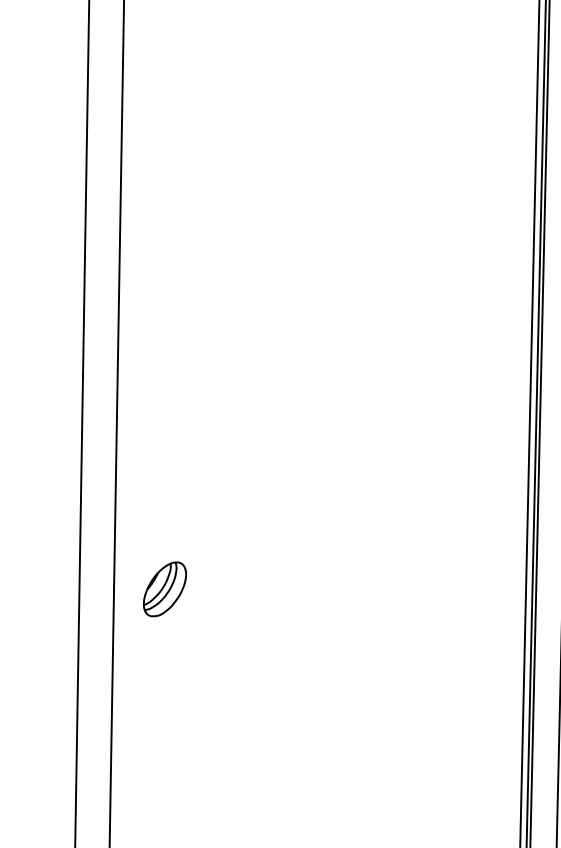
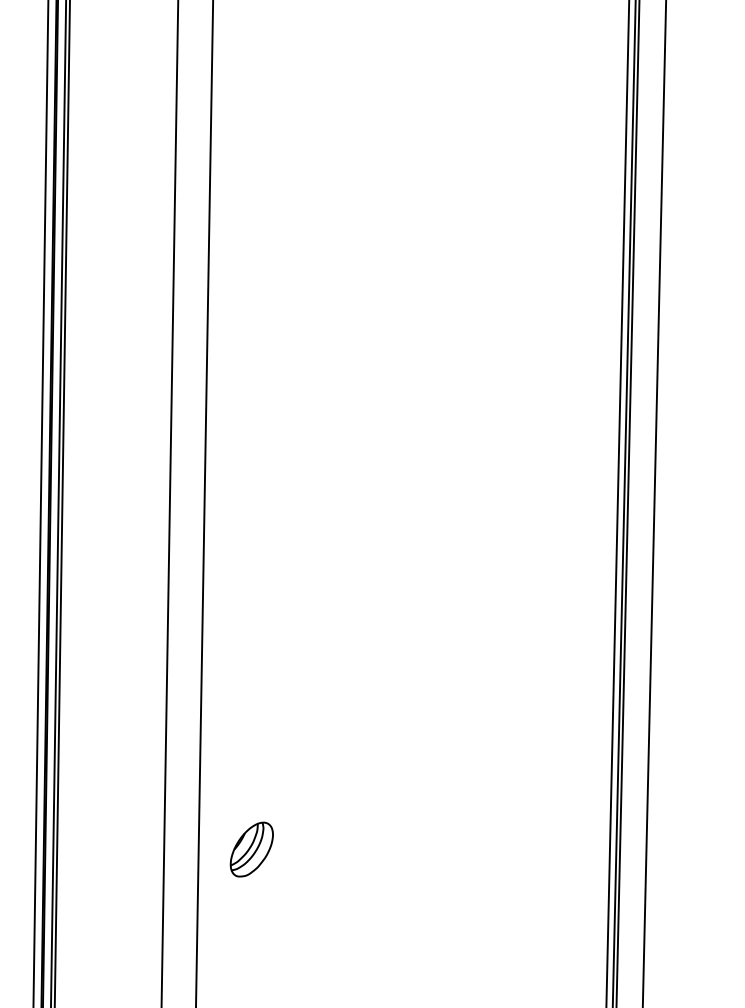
part: (164, 589) -> (251, 849), moved

